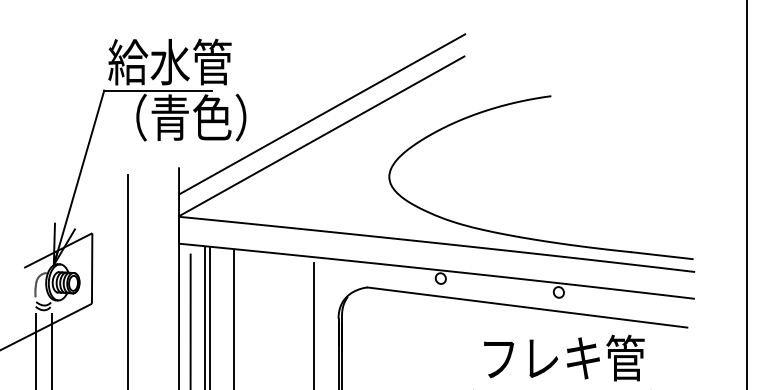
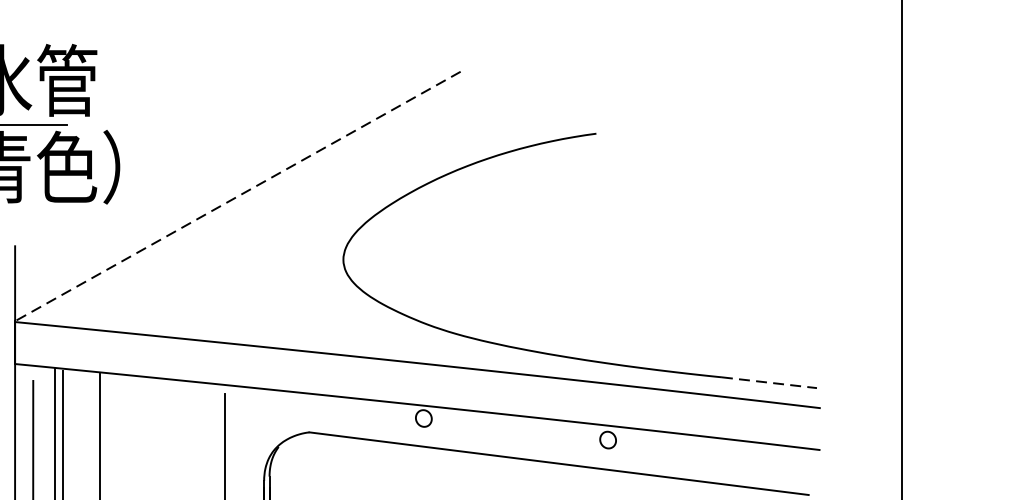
line: (322, 113) -> (239, 160), removed
line: (321, 136) -> (237, 196), solid -> dashed
line: (662, 255) -> (769, 382), solid -> dashed

